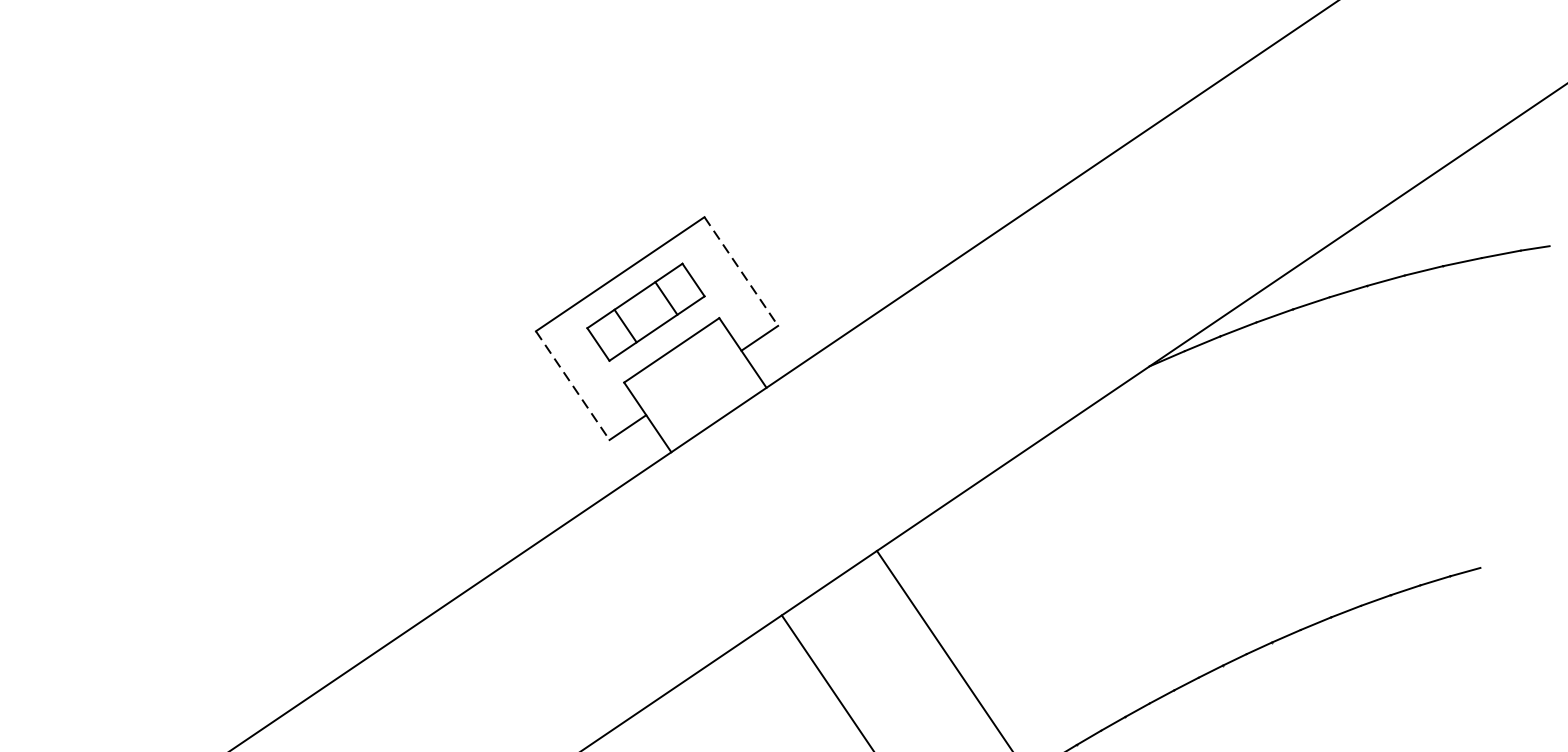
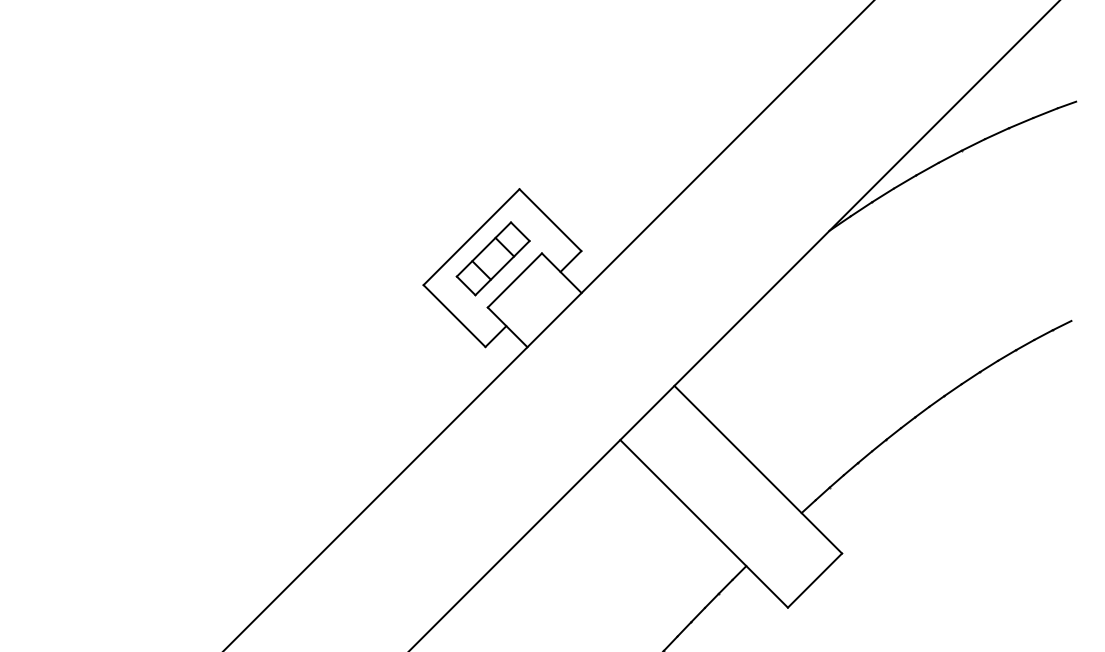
line: (741, 272) -> (550, 220), dashed -> solid
line: (572, 386) -> (454, 316), dashed -> solid

